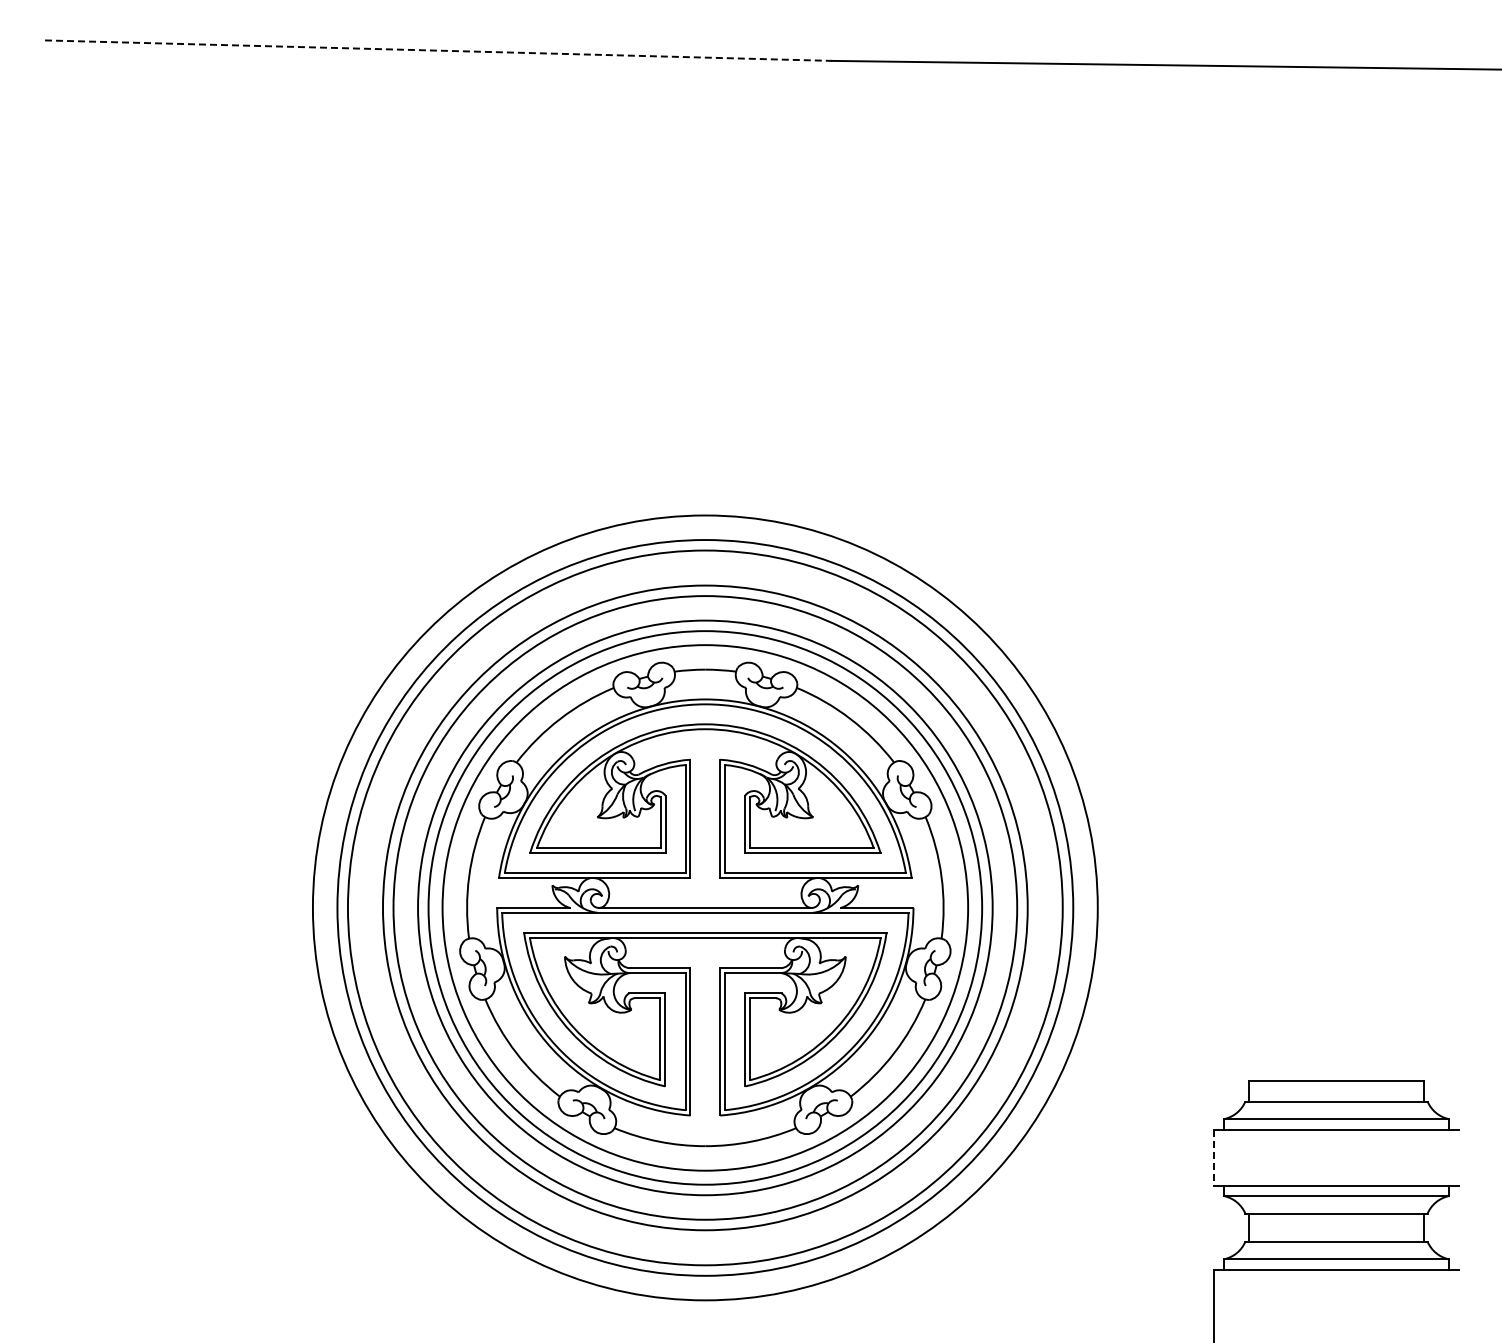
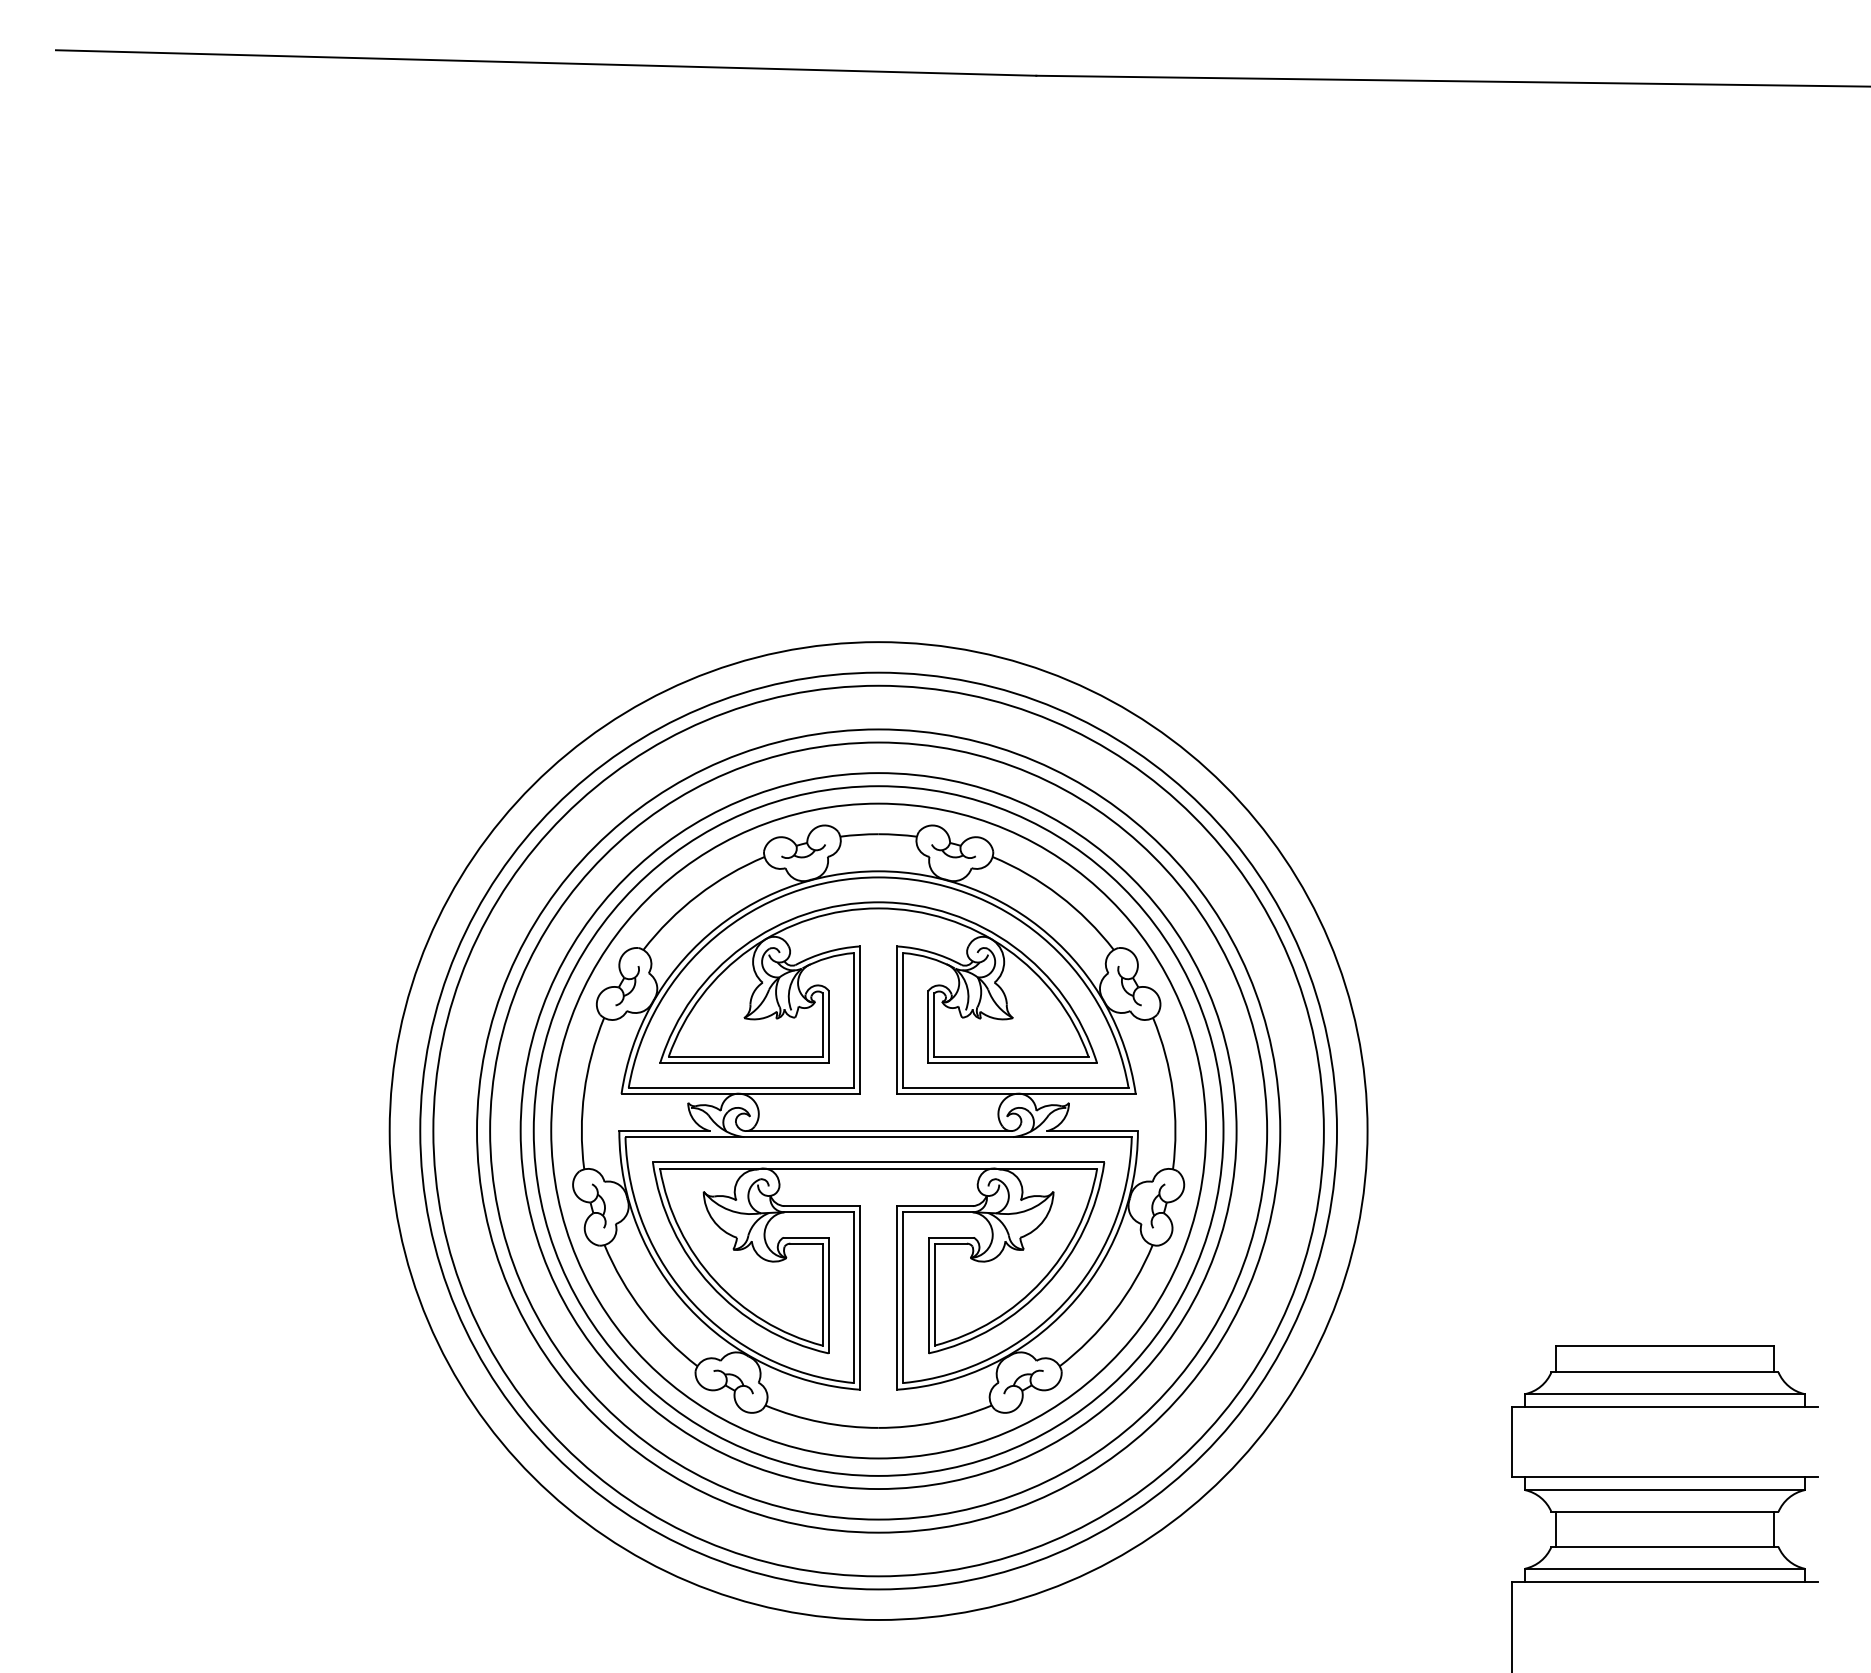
line: (438, 50) -> (546, 62), dashed -> solid
line: (1213, 1158) -> (1511, 1443), dashed -> solid

